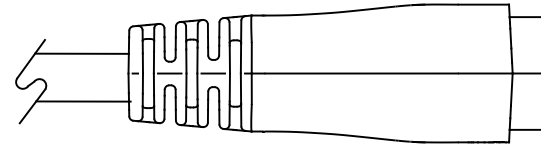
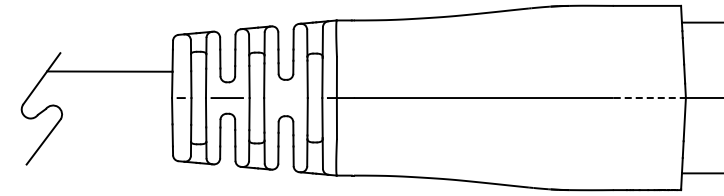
line: (213, 73) -> (285, 98), removed
line: (486, 73) -> (650, 98), solid -> dashed
line: (83, 101) -> (111, 135), removed

